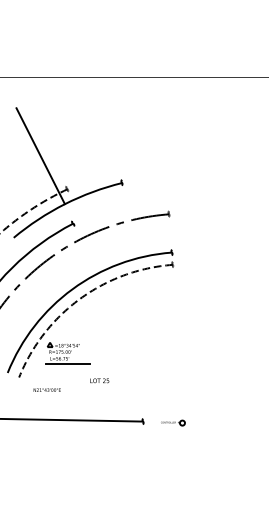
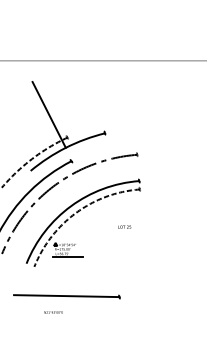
text: (99, 379) -> (124, 226), moved
text: (46, 390) -> (53, 312), moved
part: (173, 422) -> (140, 297), removed

